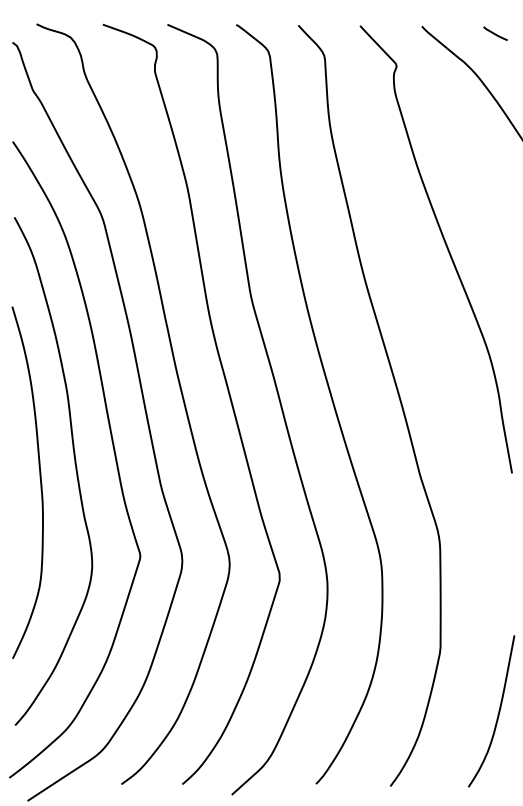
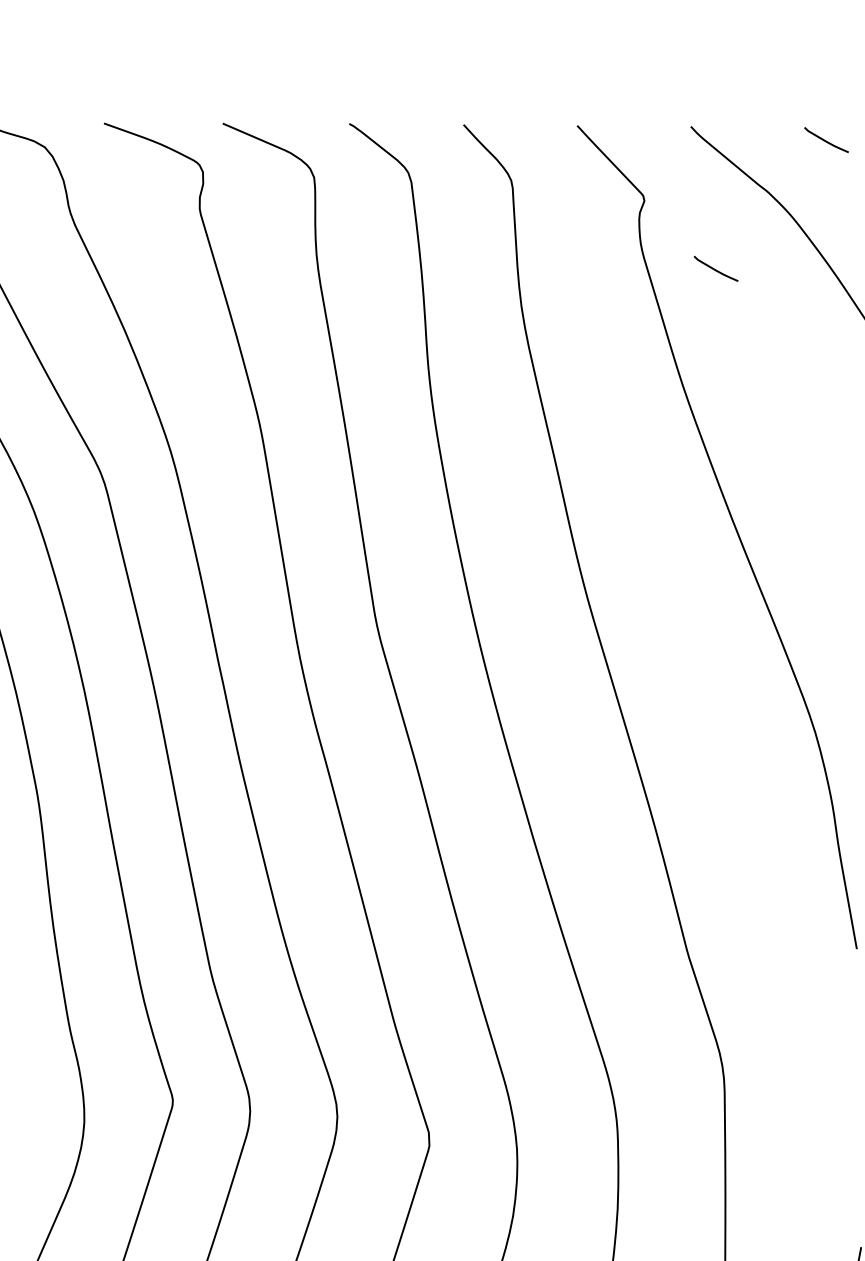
line: (435, 103) -> (715, 268), added

